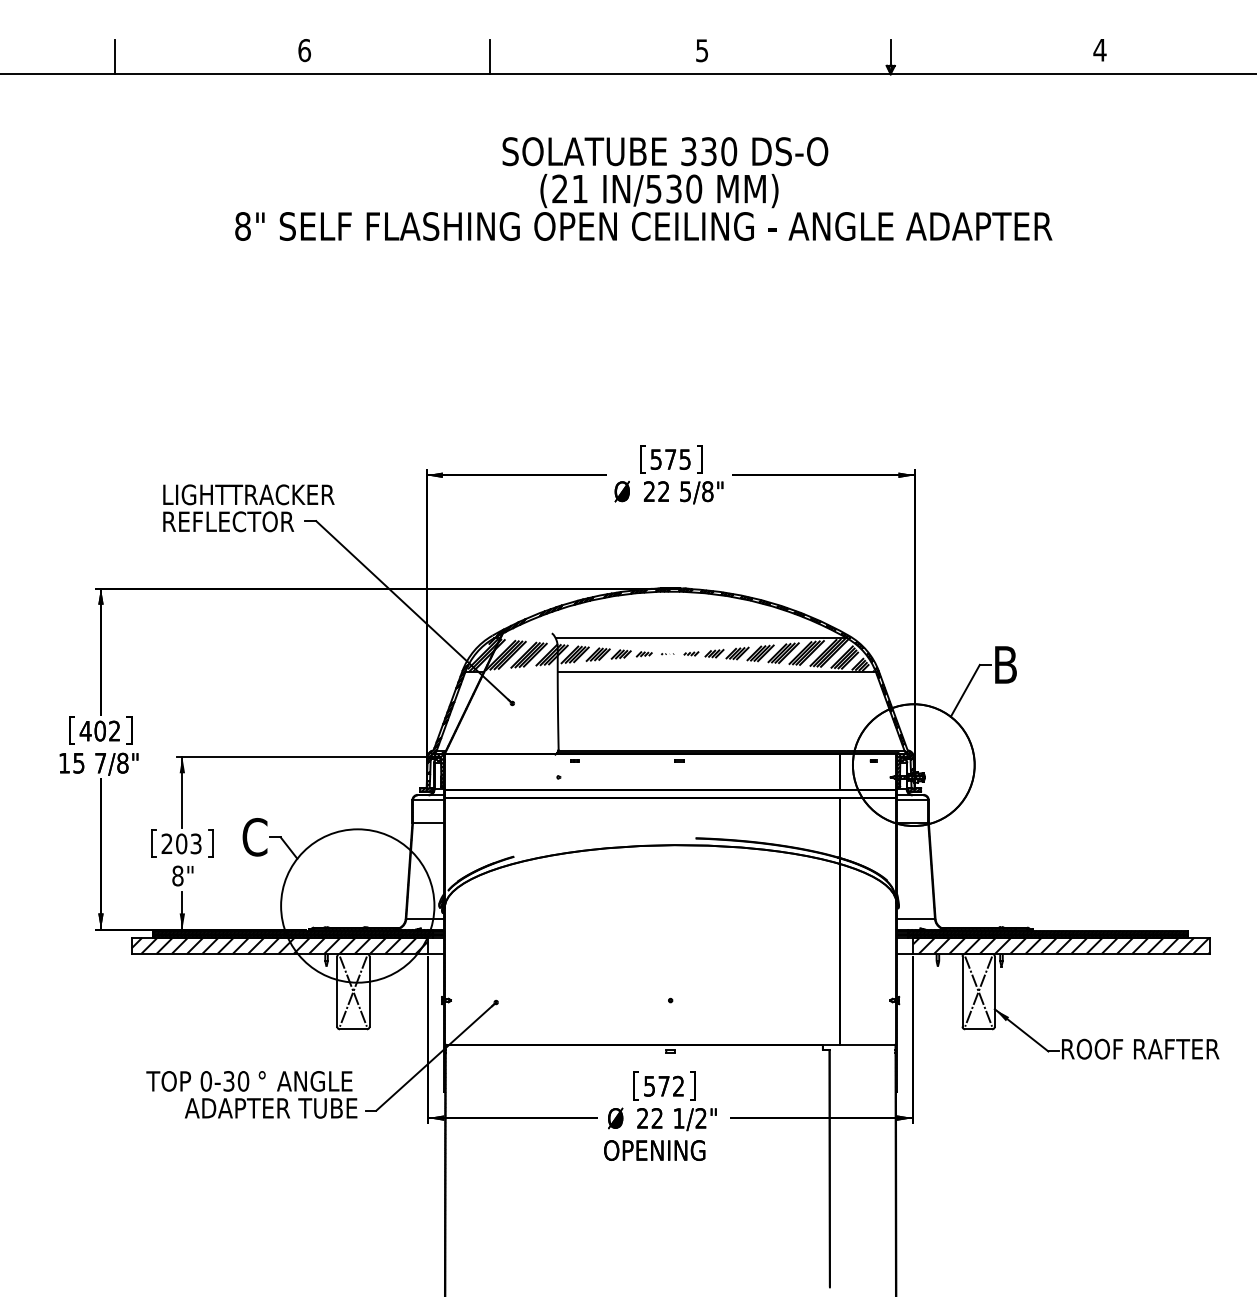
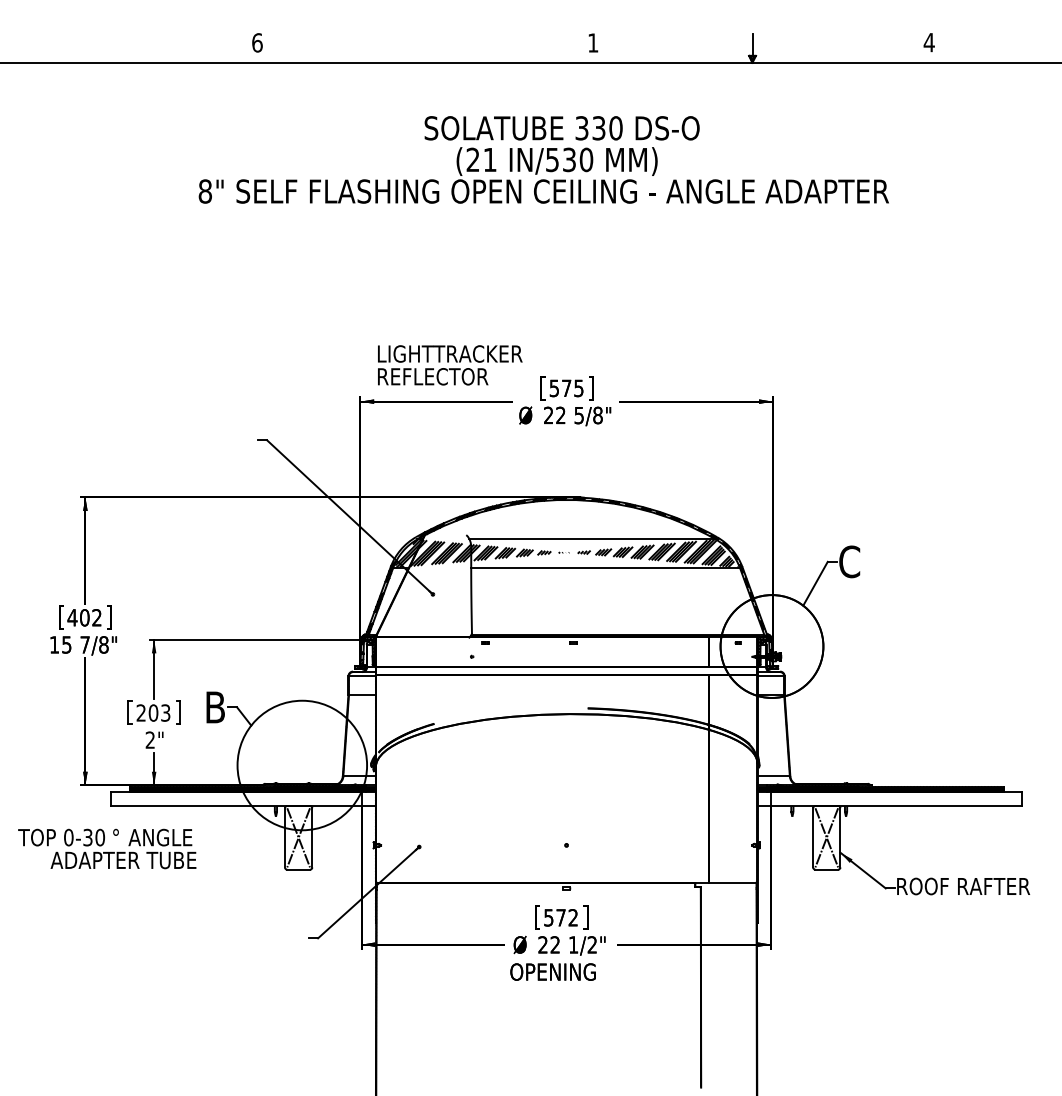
text: (702, 50) -> (593, 42), 5 -> 1
line: (114, 57) -> (96, 48), removed
line: (490, 57) -> (414, 48), removed
text: (248, 508) -> (449, 365), moved
text: (1005, 664) -> (849, 561), B -> C
text: (254, 837) -> (215, 707), C -> B
text: (177, 875) -> (150, 739), 8" -> 2"
hatch: (279, 945) -> (236, 798), removed
hatch: (1061, 945) -> (896, 798), removed
text: (251, 1094) -> (106, 848), moved

